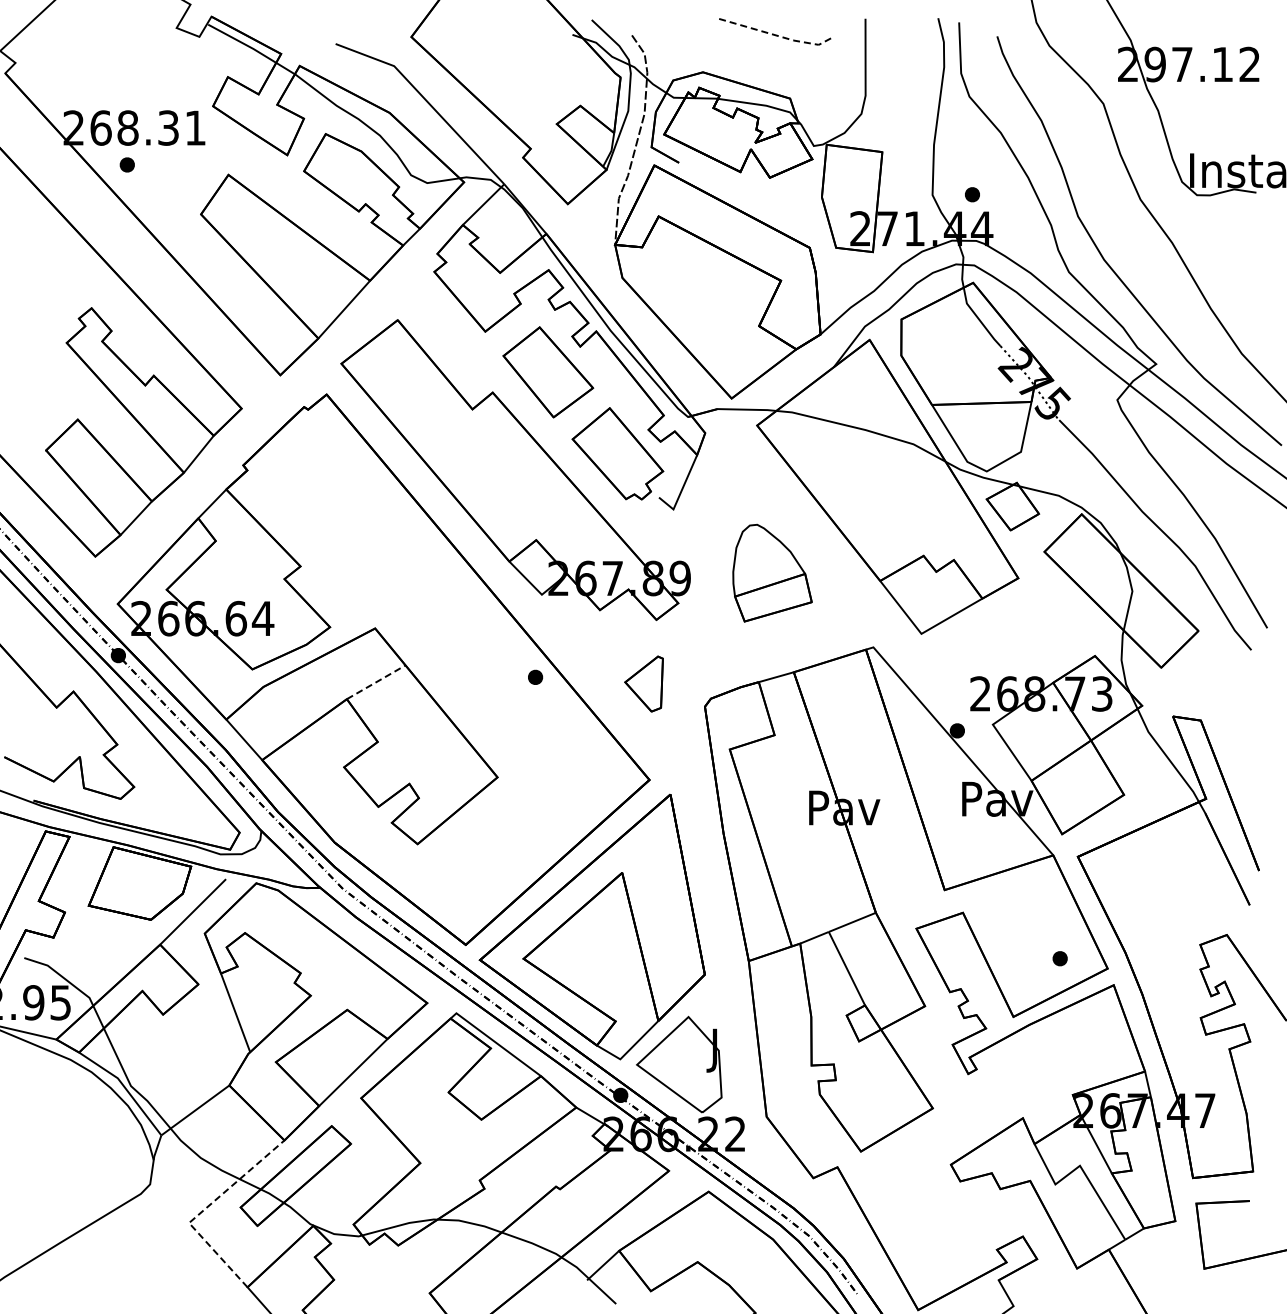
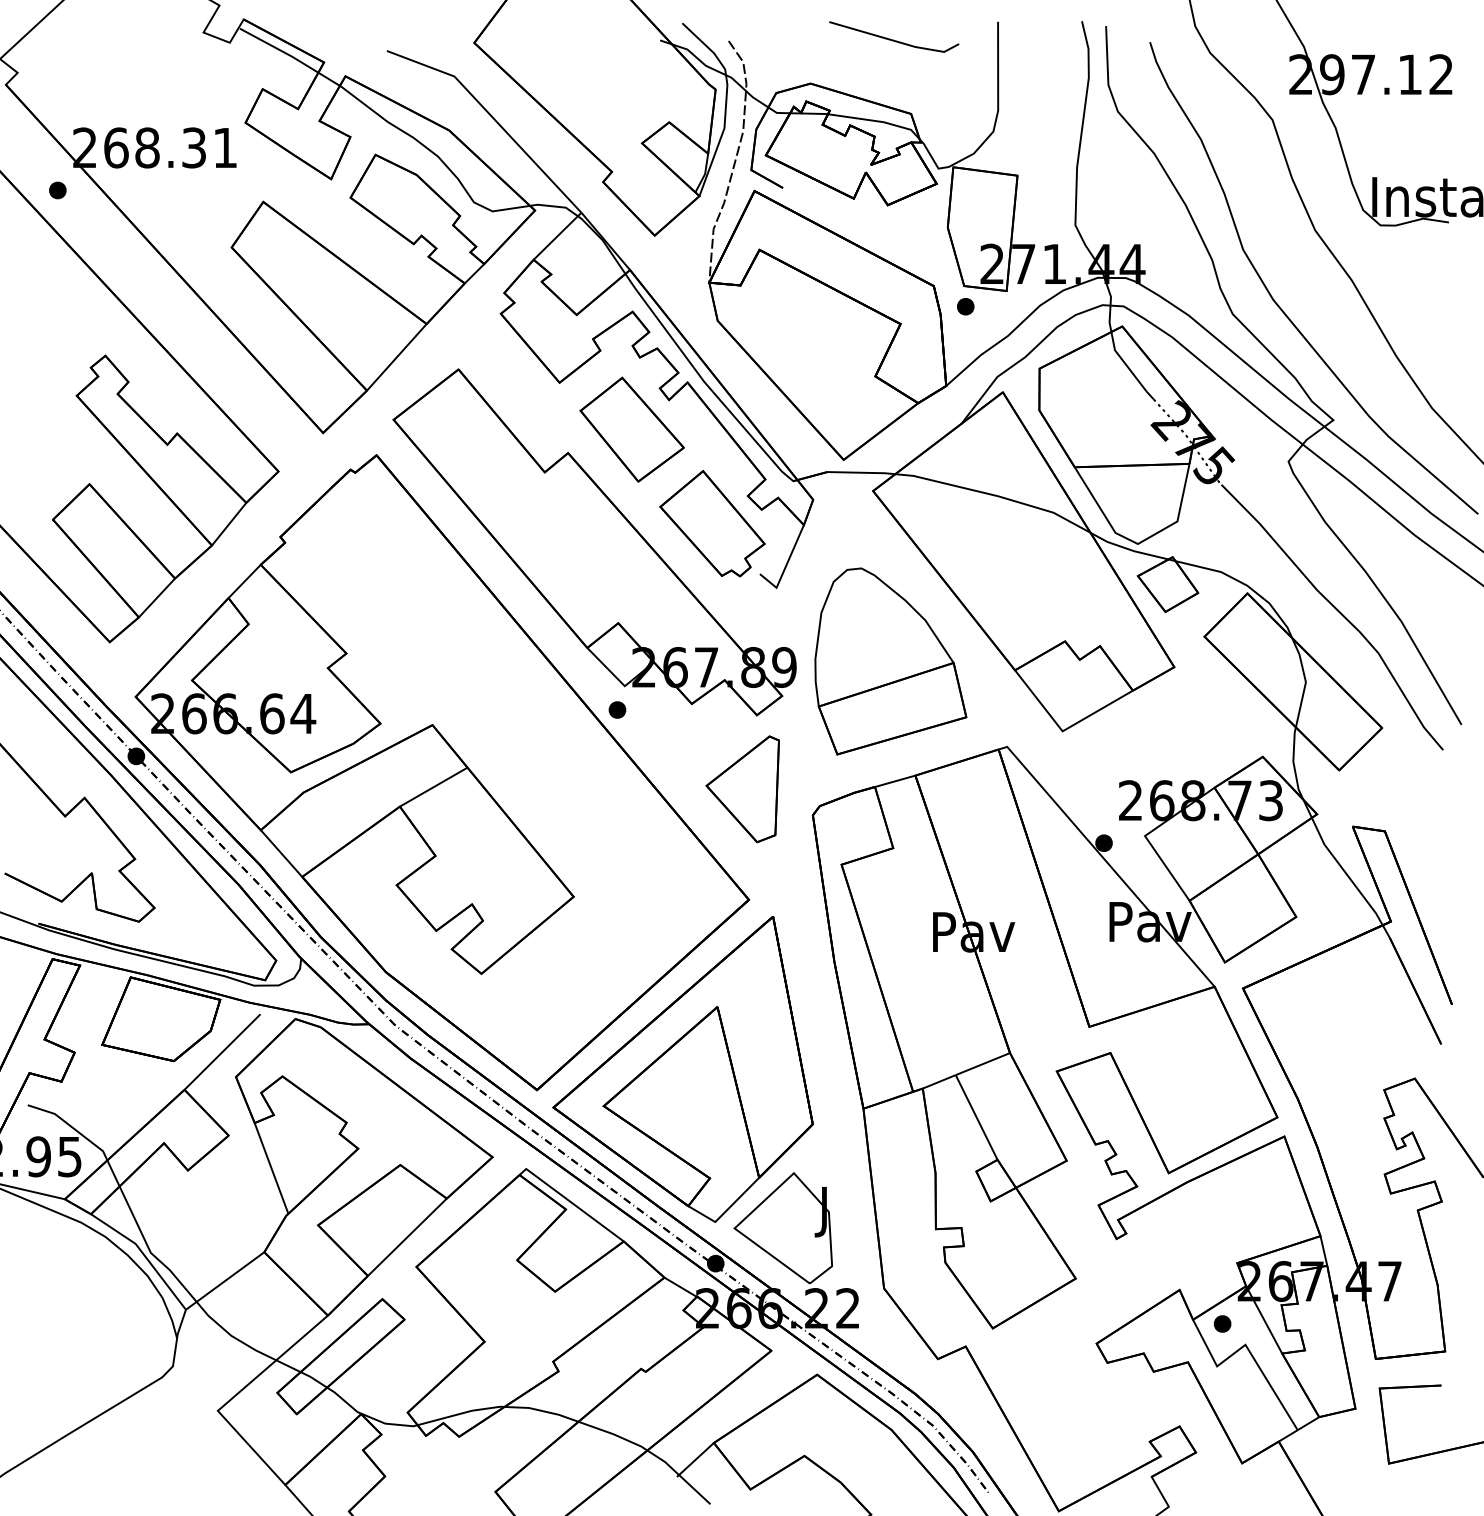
line: (777, 35) -> (896, 41), dashed -> solid
part: (126, 164) -> (56, 189), moved
part: (972, 194) -> (965, 306), moved
part: (772, 572) -> (890, 660), size x1.67
part: (535, 676) -> (617, 708), moved
line: (376, 682) -> (434, 787), dashed -> solid
part: (643, 683) -> (742, 788), size x1.67
part: (1059, 958) -> (1221, 1323), moved
line: (204, 1210) -> (235, 1396), dashed -> solid

